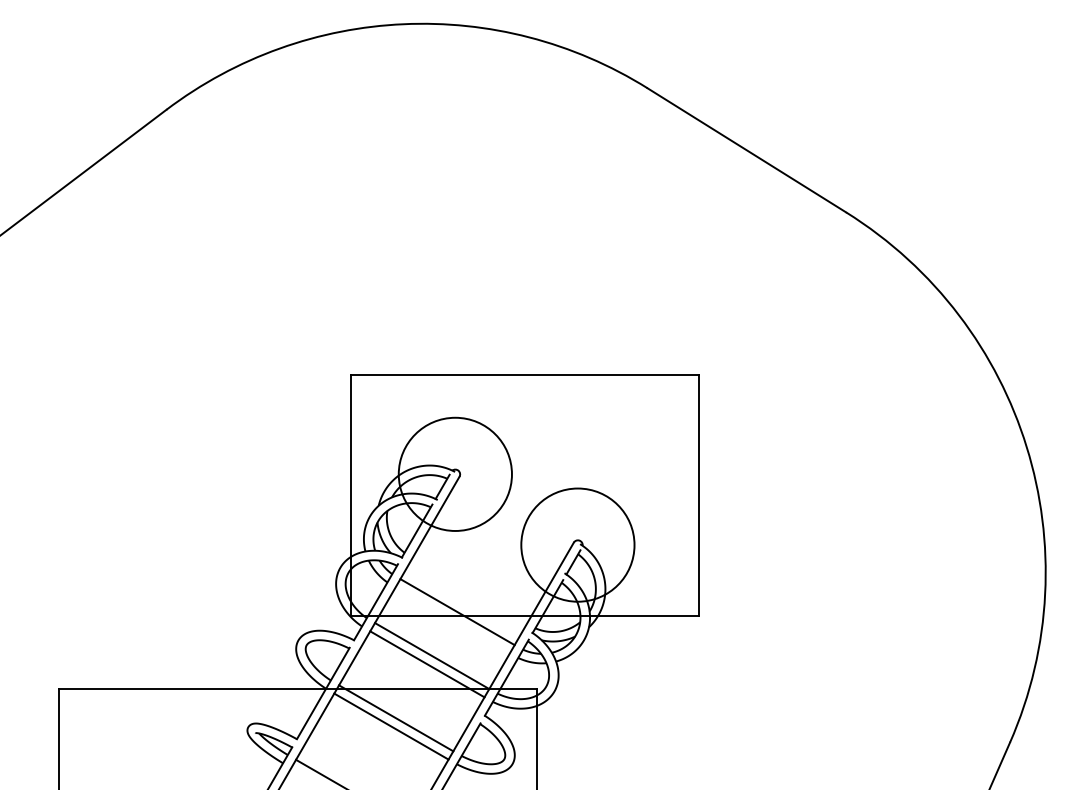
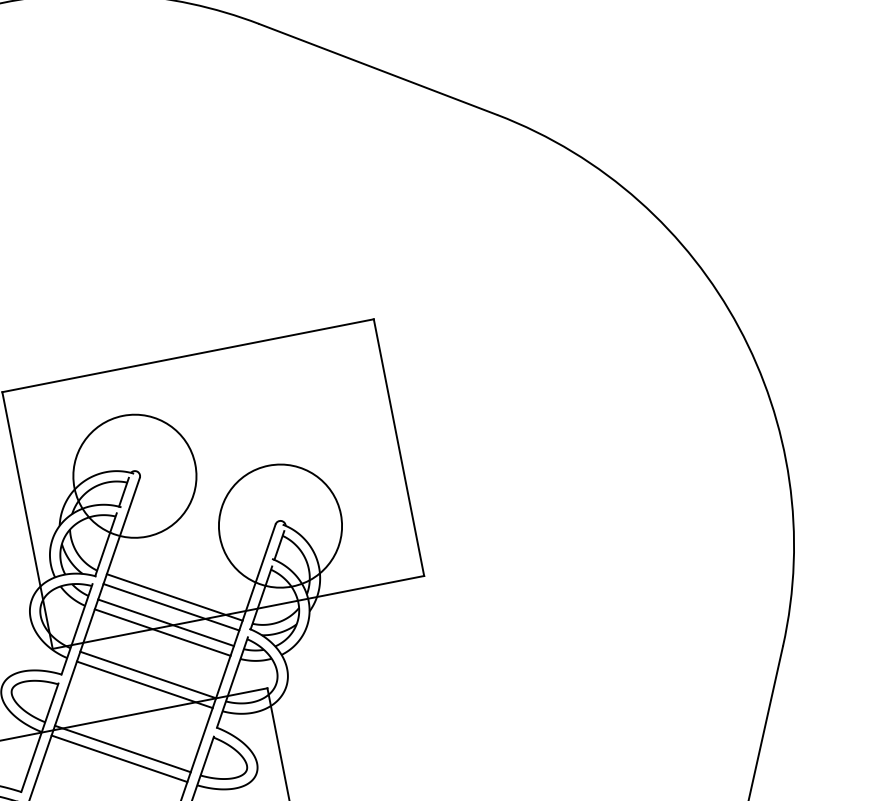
line: (469, 590) -> (174, 597), added
line: (464, 599) -> (170, 607), added
line: (452, 620) -> (162, 632), added

